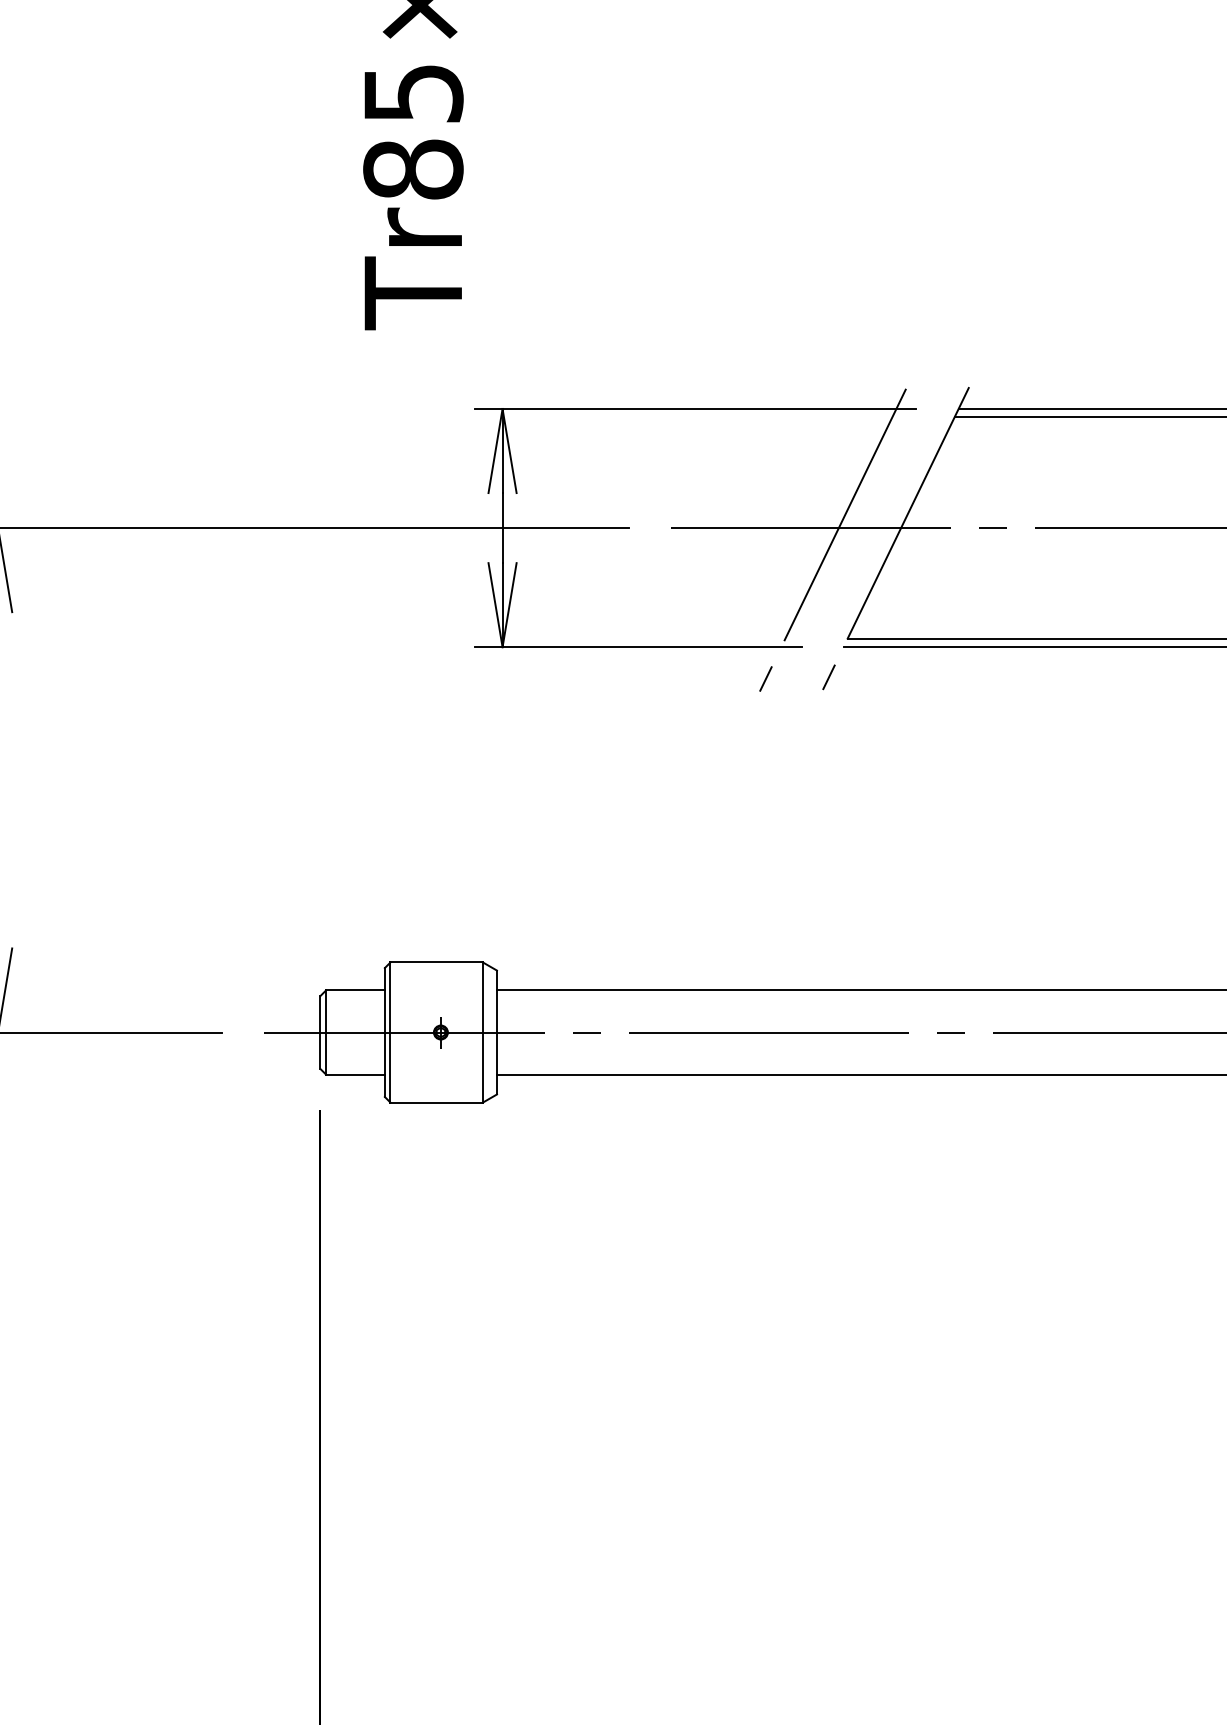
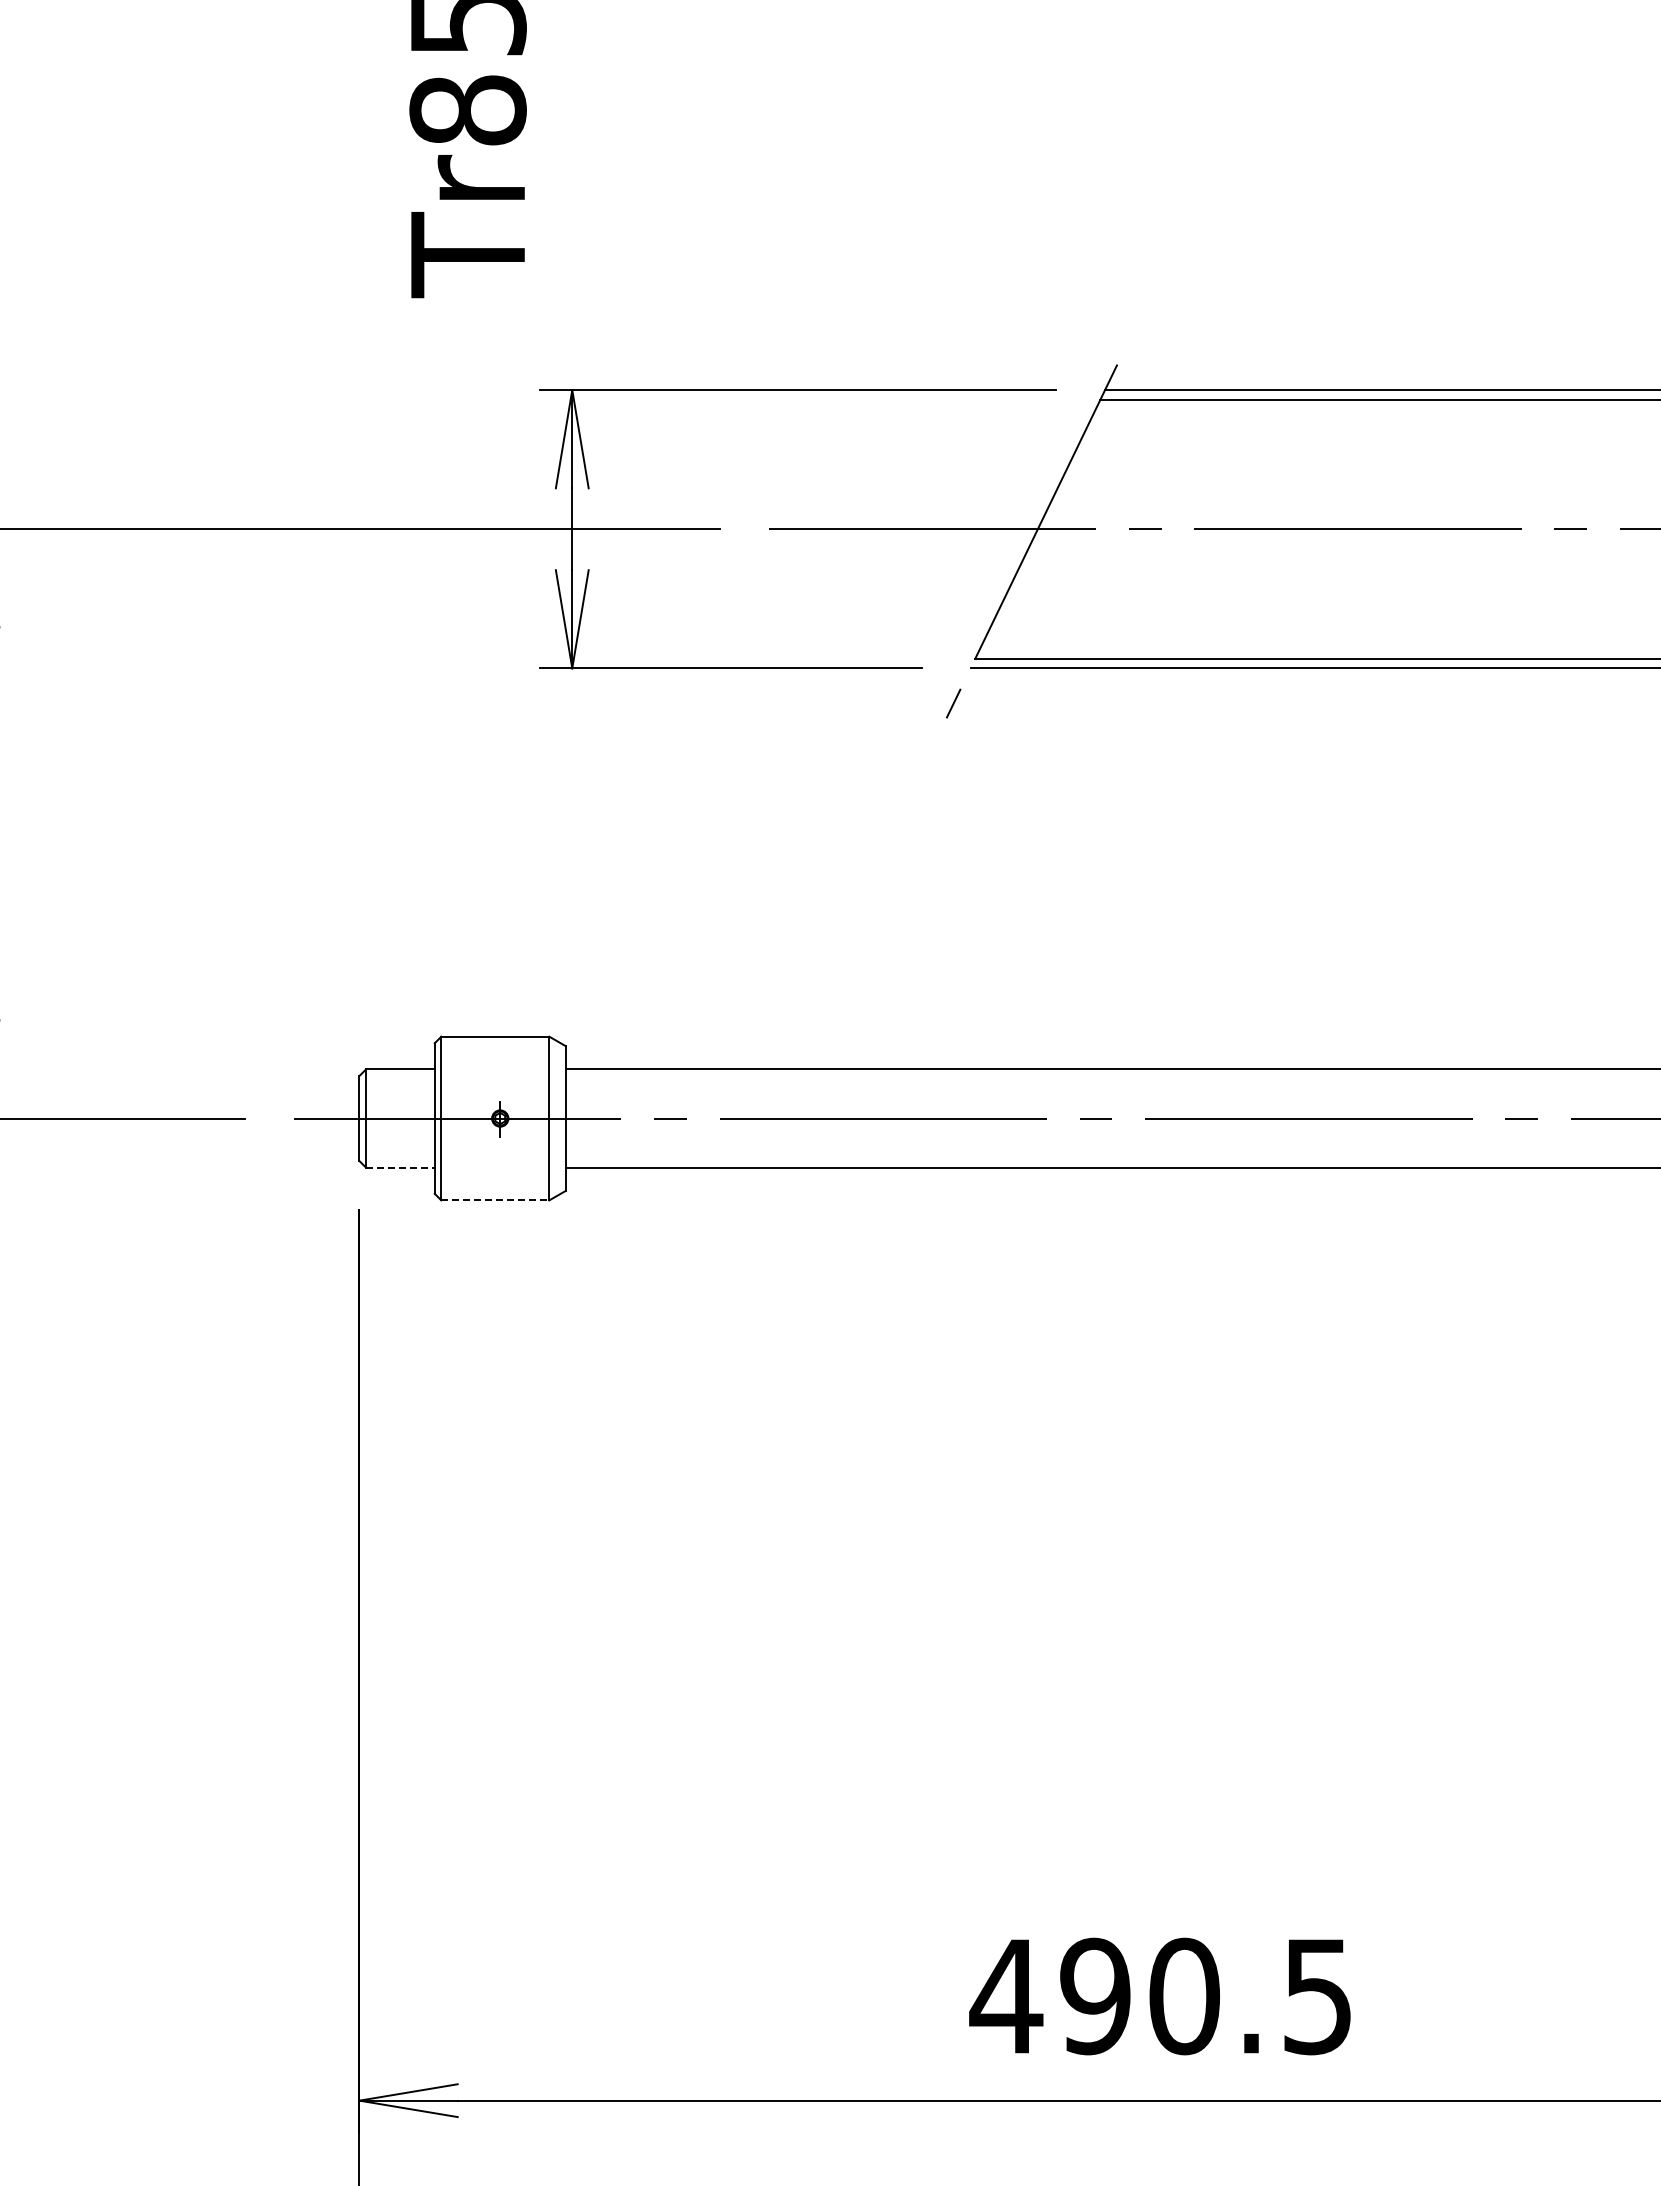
line: (832, 541) -> (957, 544), removed
line: (355, 1074) -> (400, 1167), solid -> dashed
line: (436, 1102) -> (495, 1200), solid -> dashed

